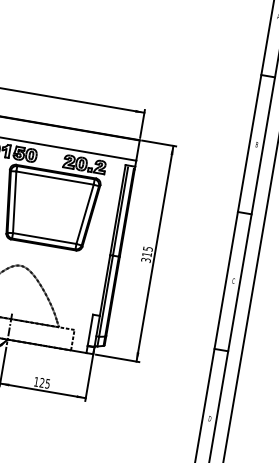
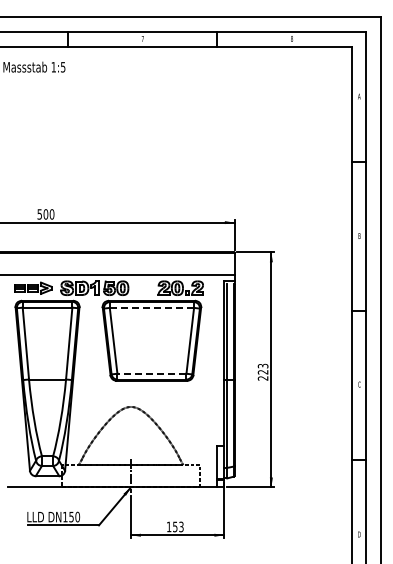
line: (55, 177) -> (152, 307), solid -> dashed
line: (44, 238) -> (151, 373), solid -> dashed
text: (146, 254) -> (262, 372), 315 -> 223
text: (45, 382) -> (178, 526), 125 -> 153

